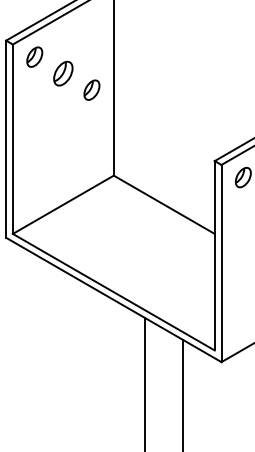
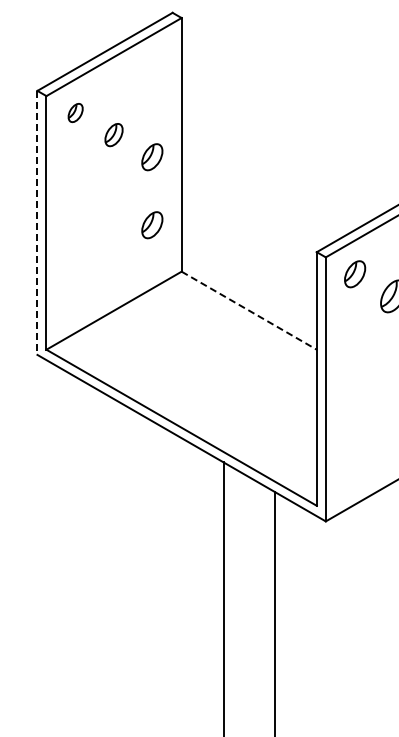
part: (34, 56) -> (75, 112), size x0.7
part: (62, 73) -> (113, 134), size x0.7
line: (6, 139) -> (37, 223), solid -> dashed
part: (92, 141) -> (152, 225), added
line: (164, 204) -> (249, 310), solid -> dashed

